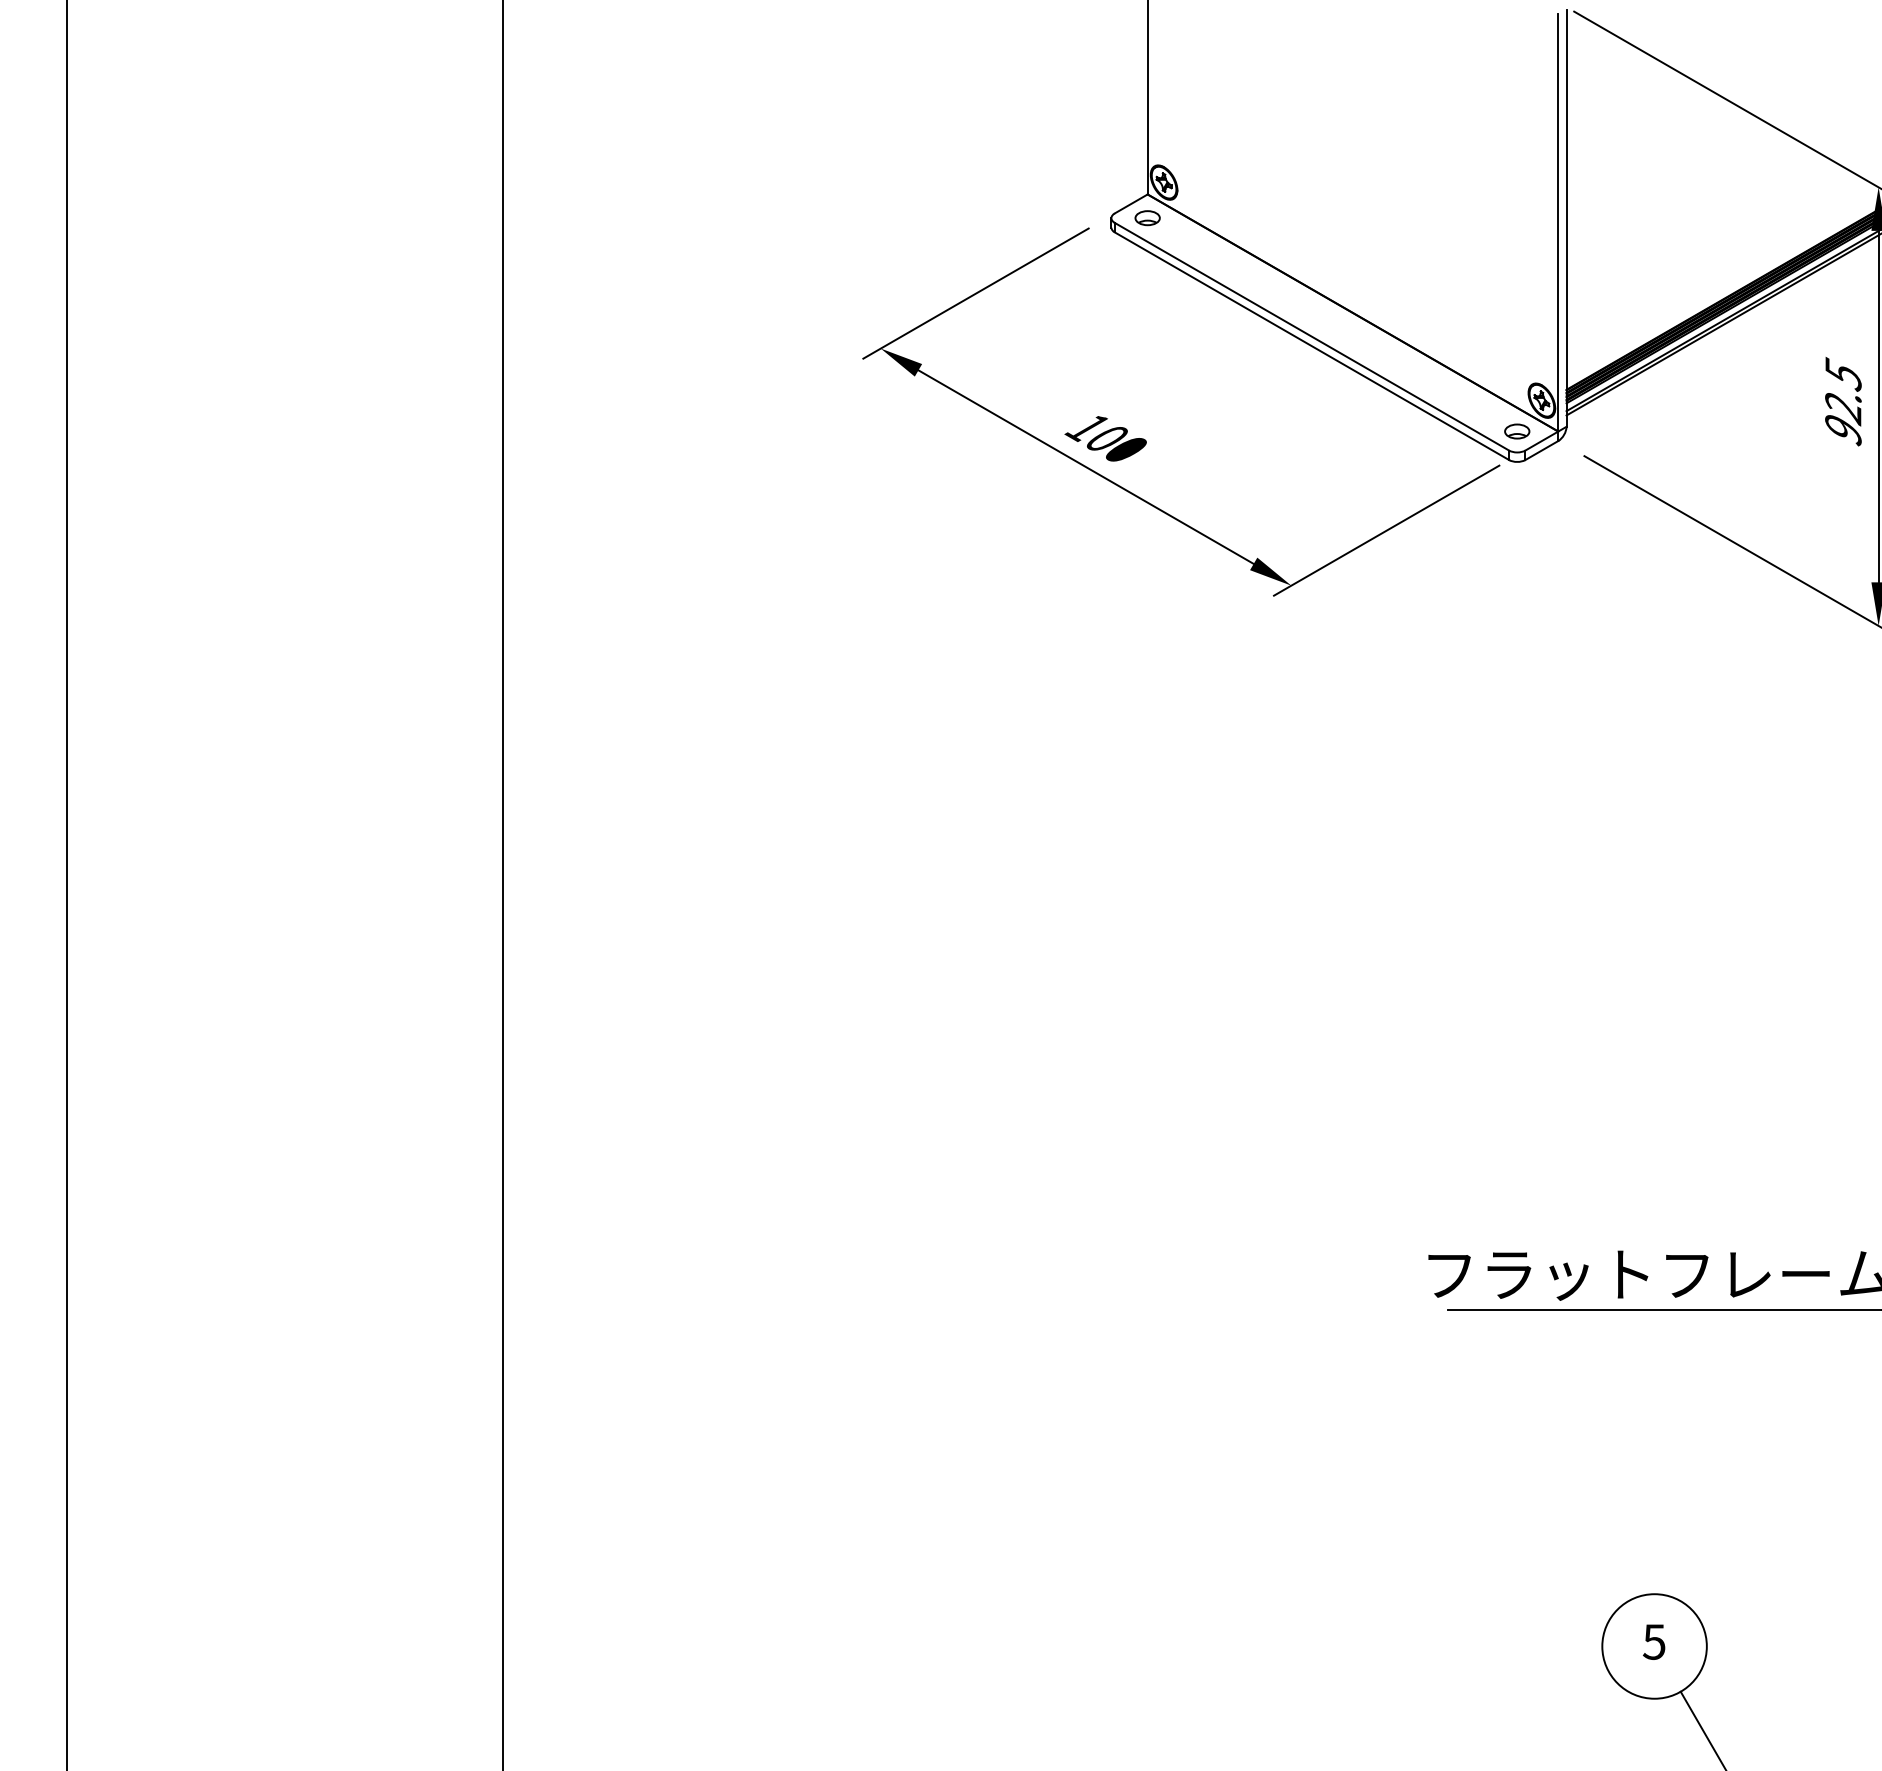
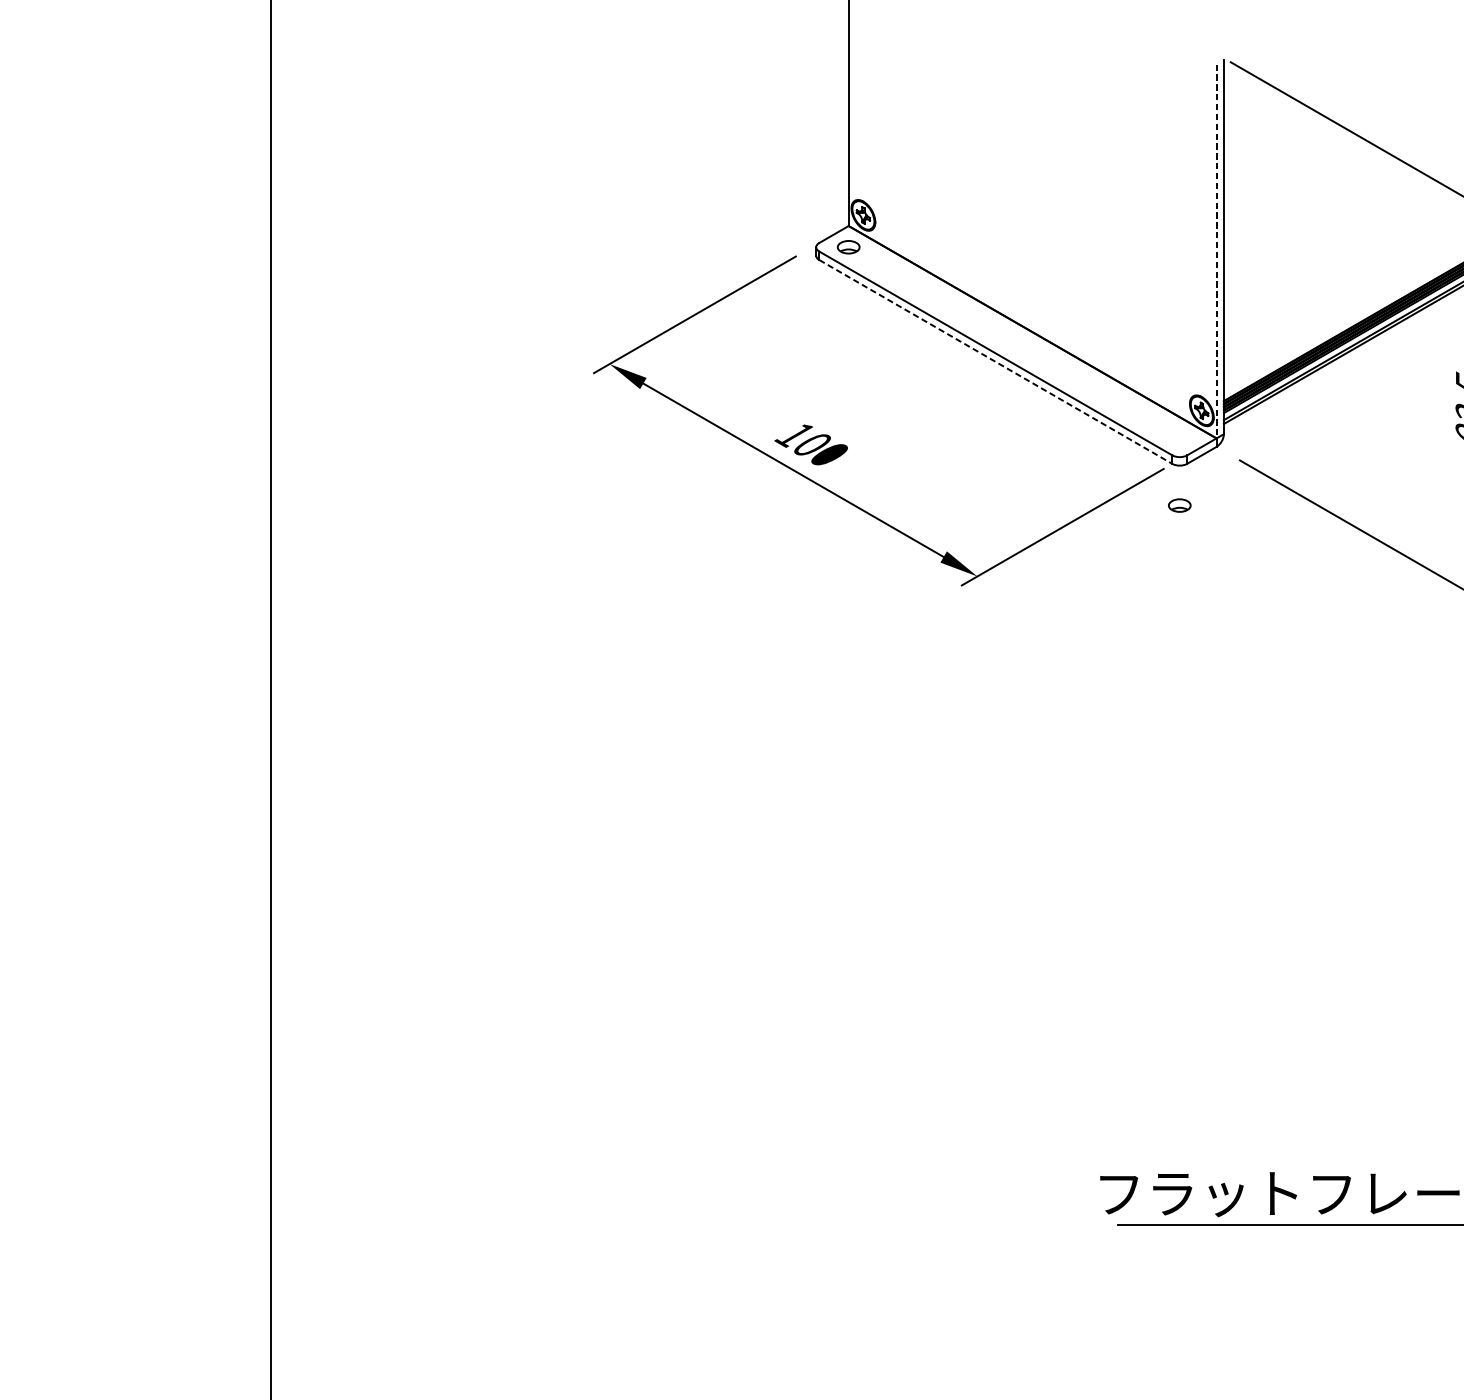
line: (1558, 222) -> (1216, 251), solid -> dashed
line: (1311, 346) -> (995, 362), solid -> dashed
part: (1517, 431) -> (1179, 505), moved

